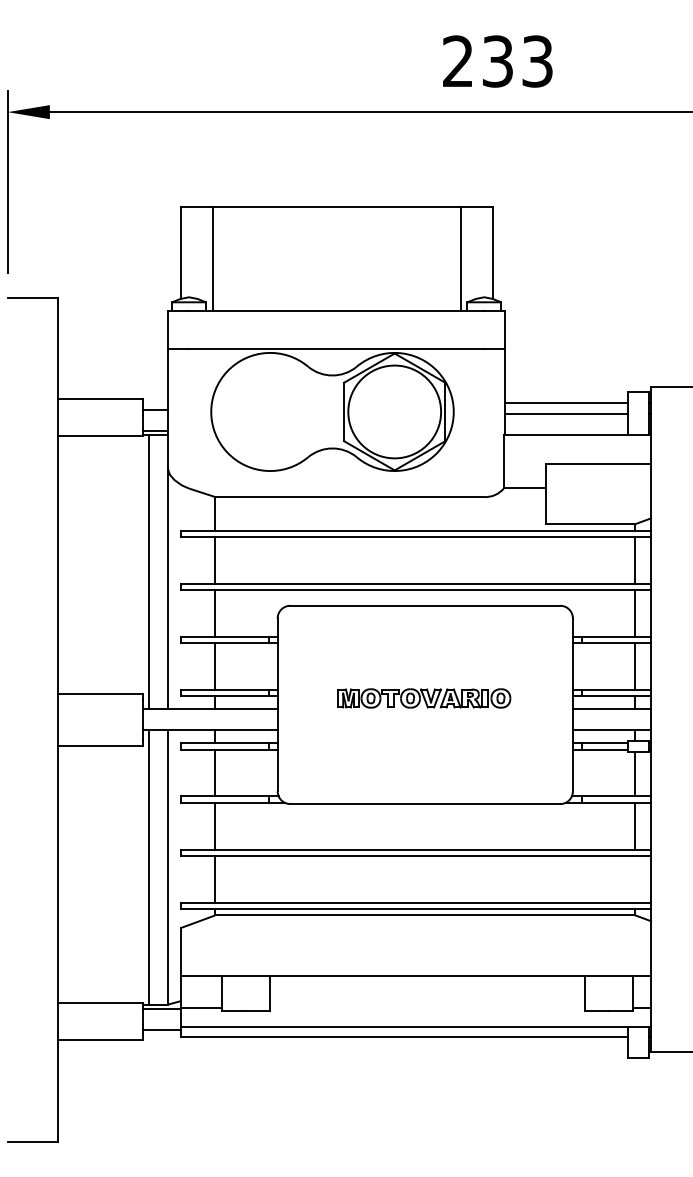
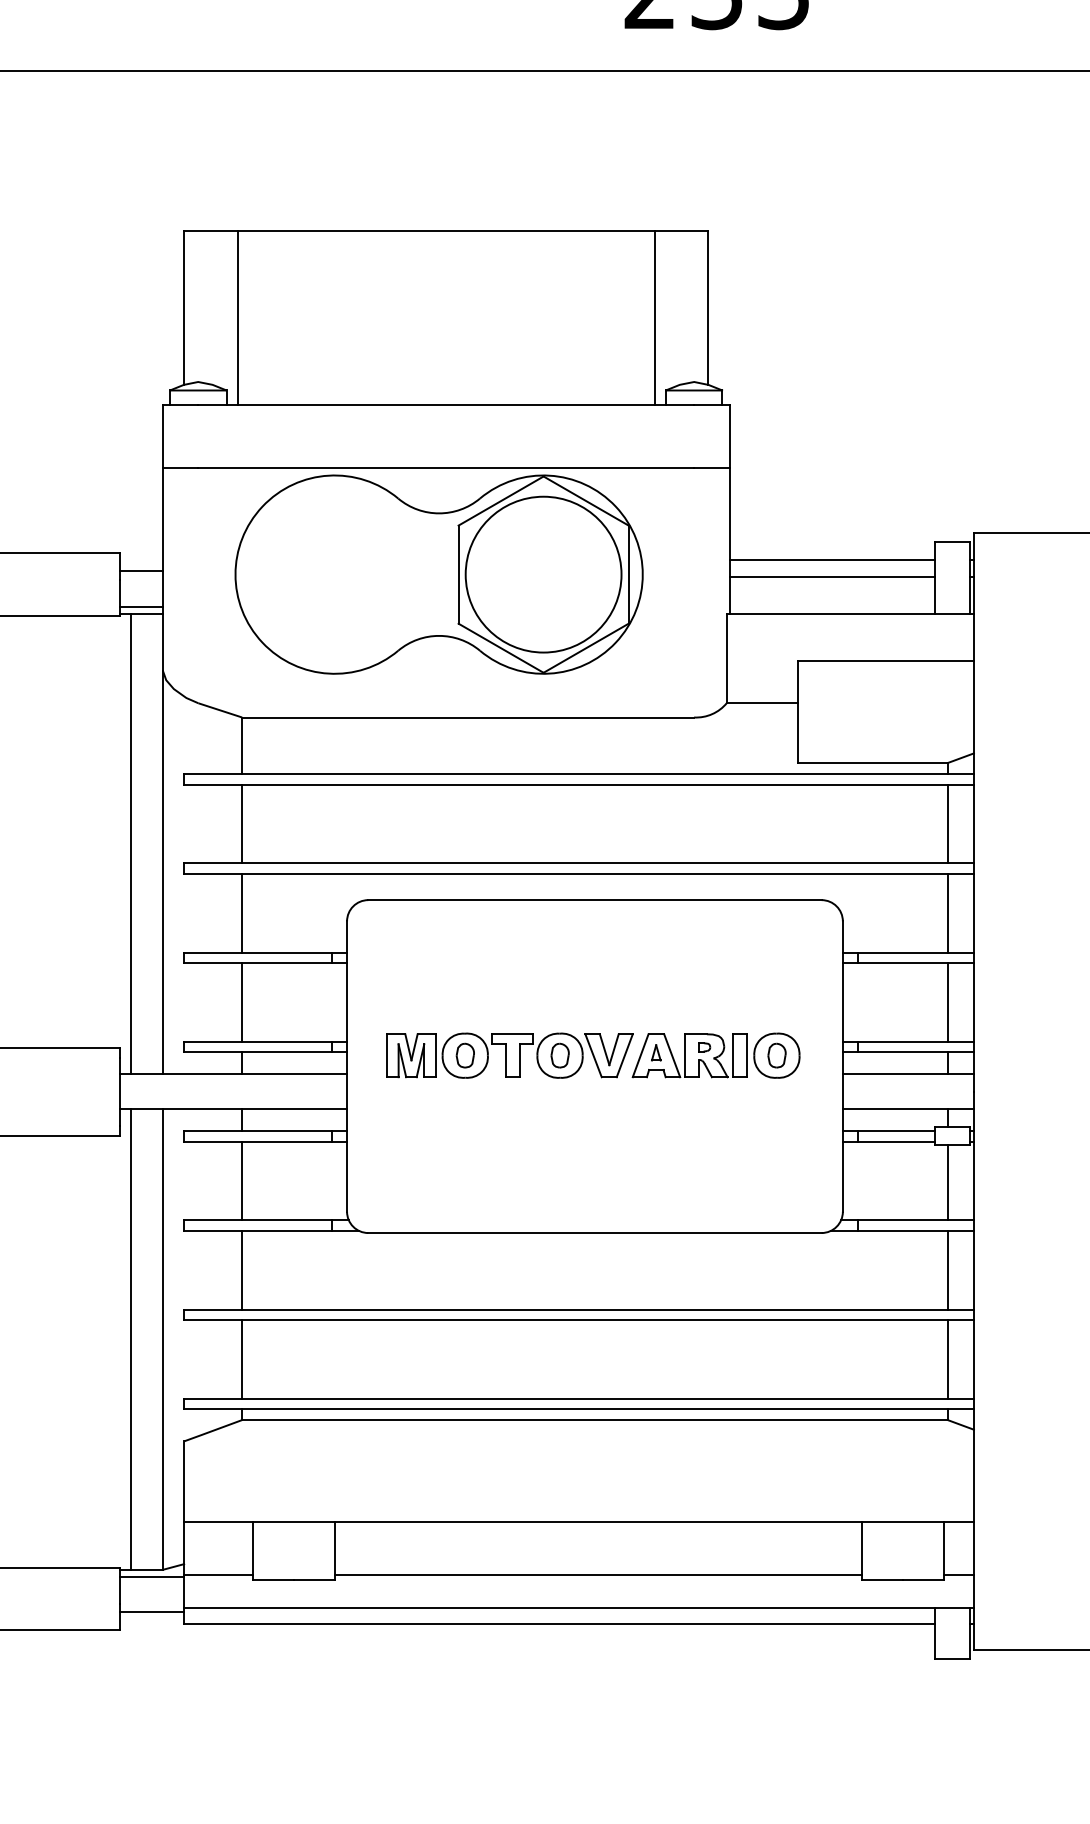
part: (424, 698) -> (593, 1055), size x1.43
line: (635, 878) -> (947, 1358), added
line: (427, 1007) -> (598, 1574), added

